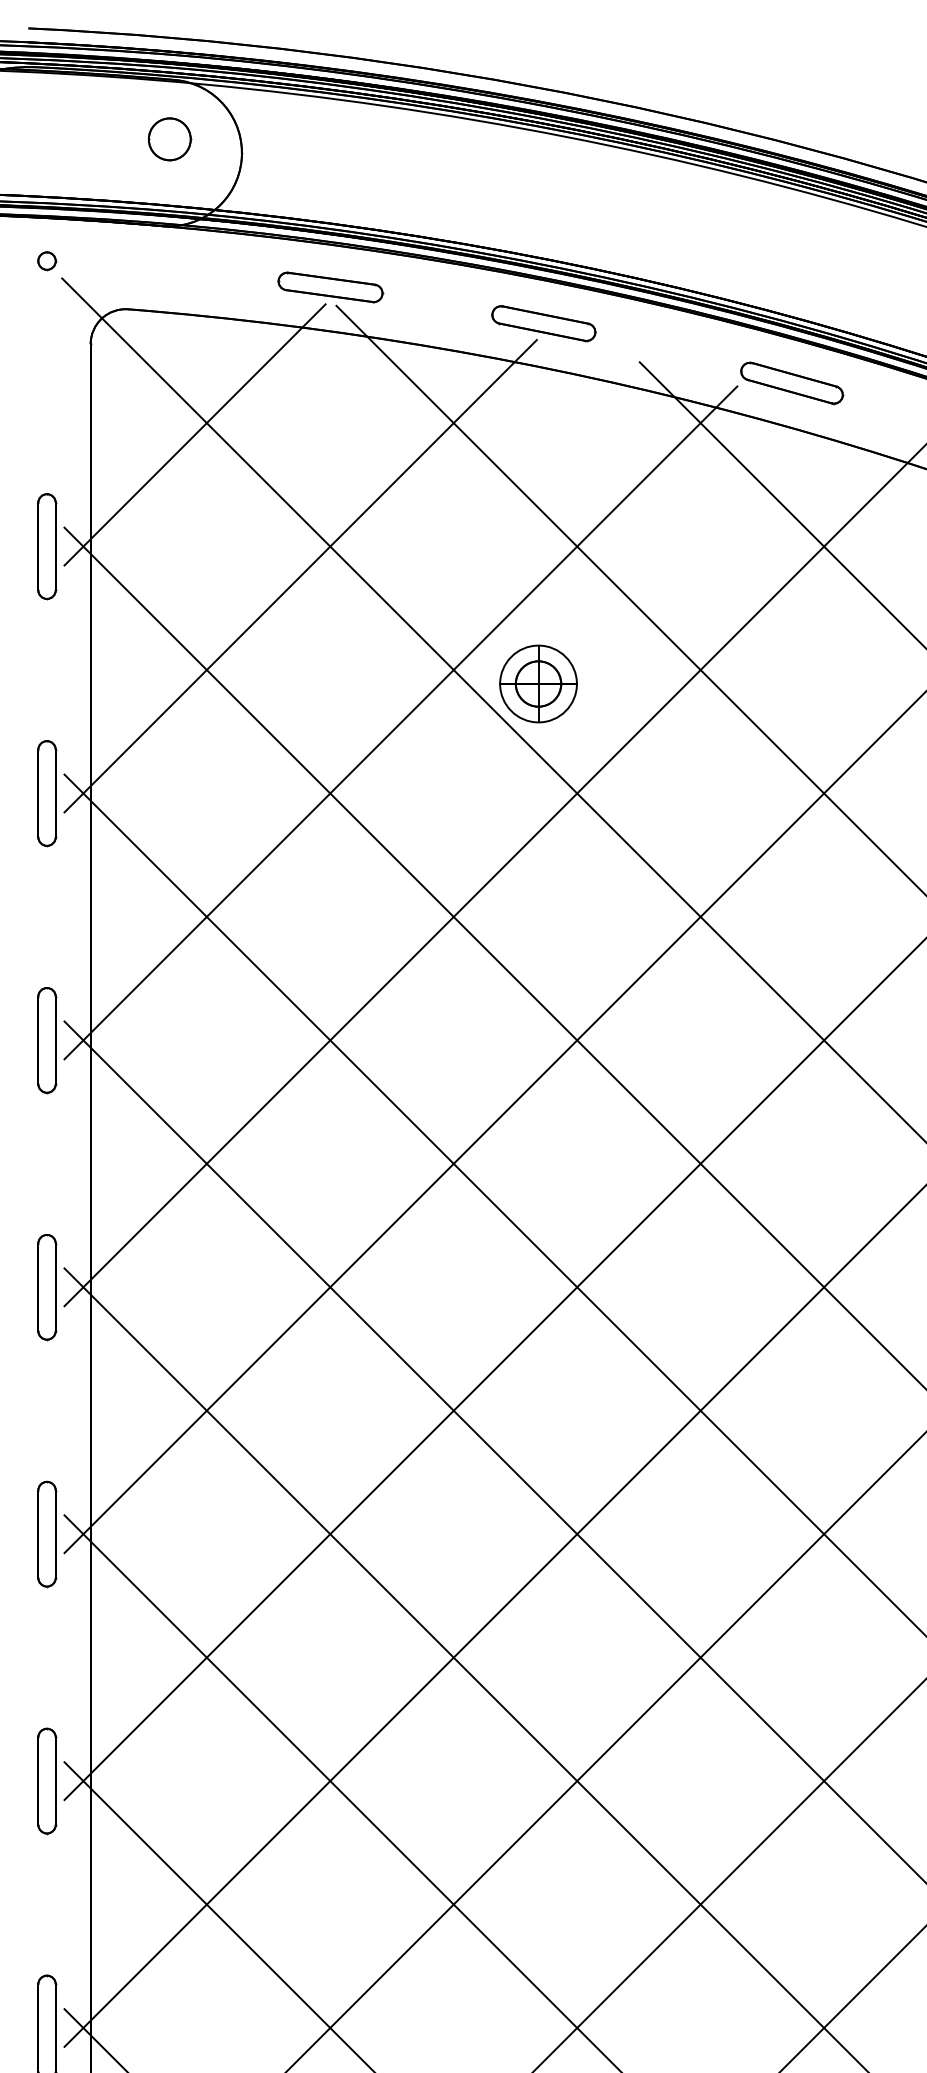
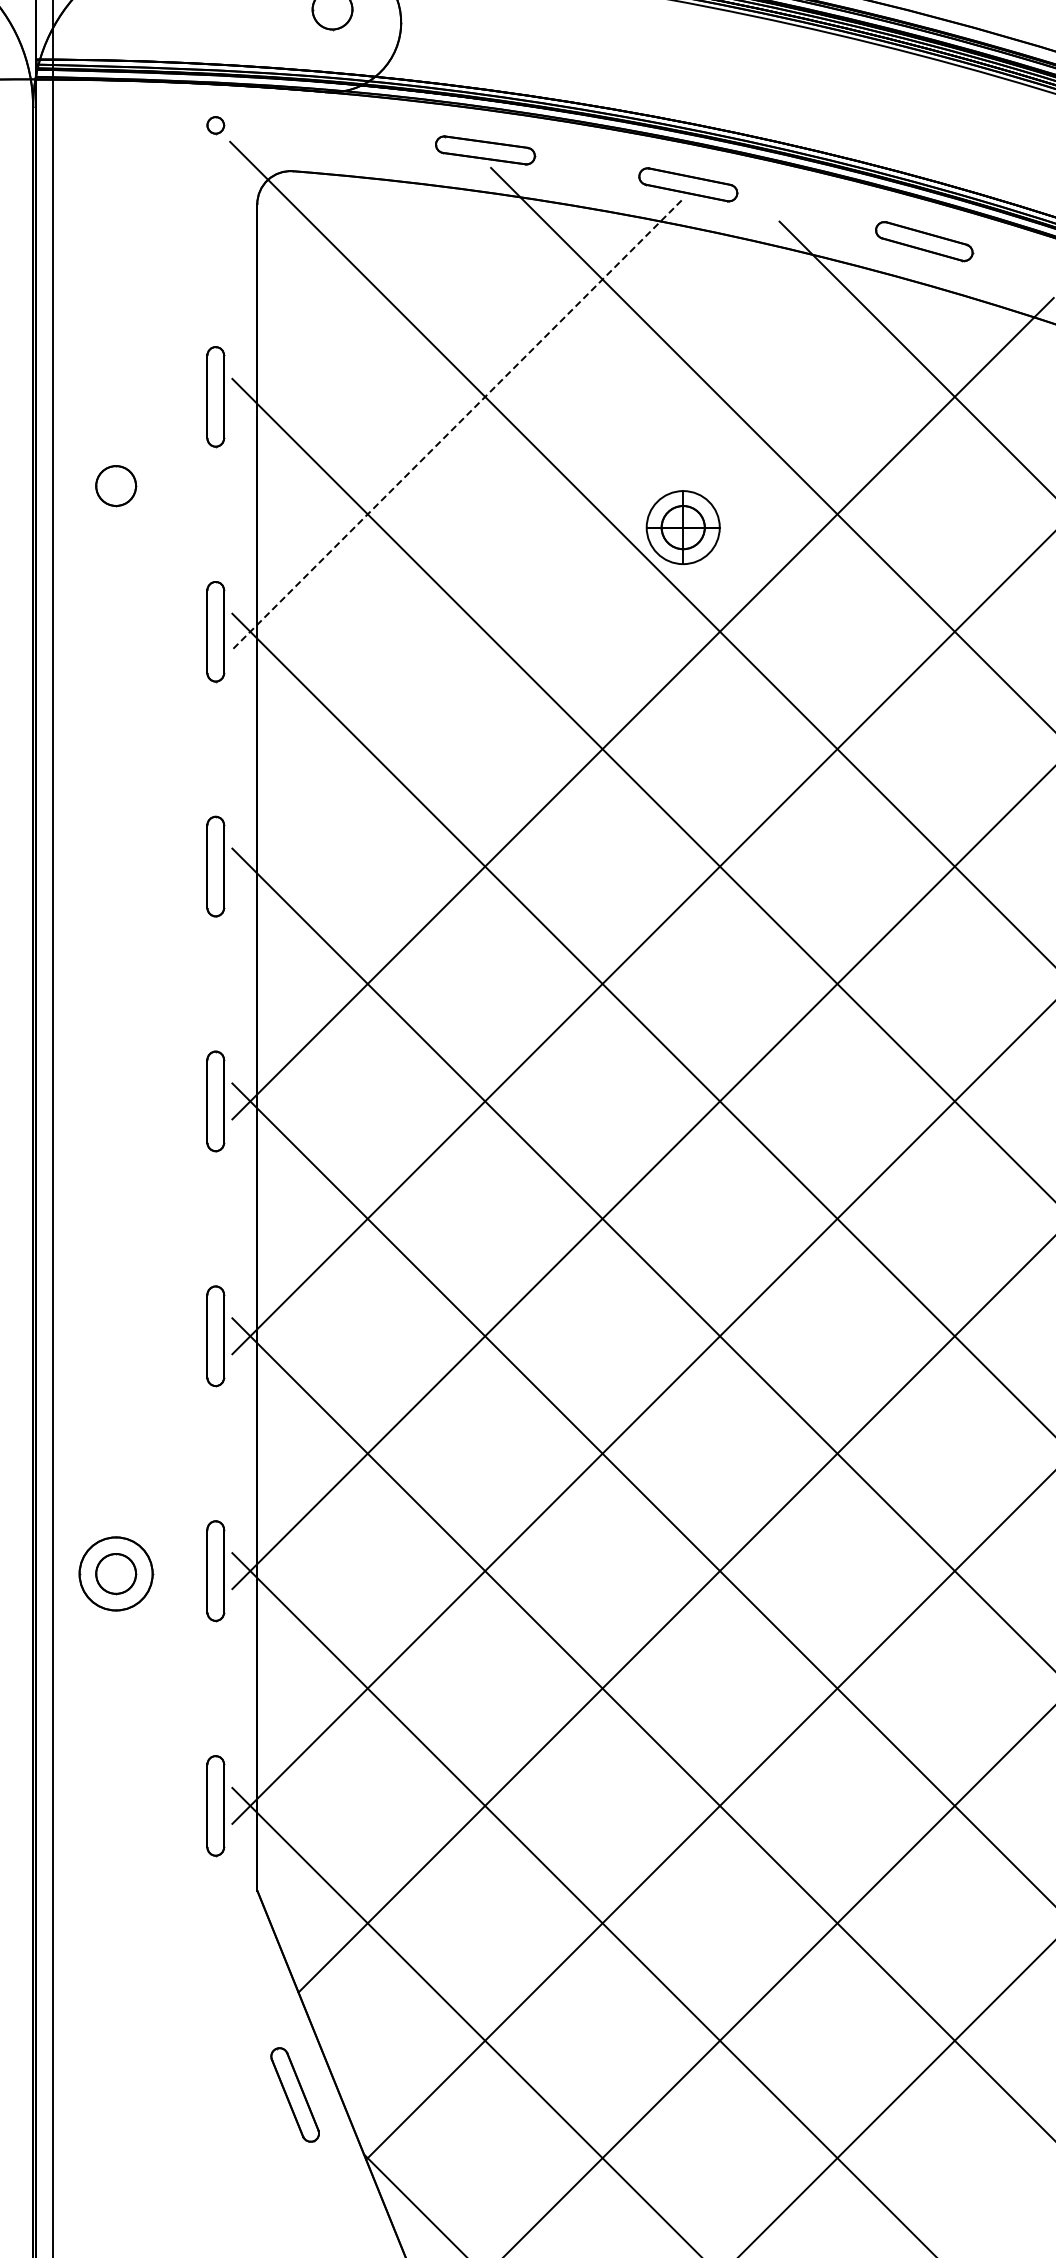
line: (195, 434) -> (356, 290), removed
line: (301, 576) -> (457, 425), solid -> dashed
line: (401, 722) -> (552, 564), removed

